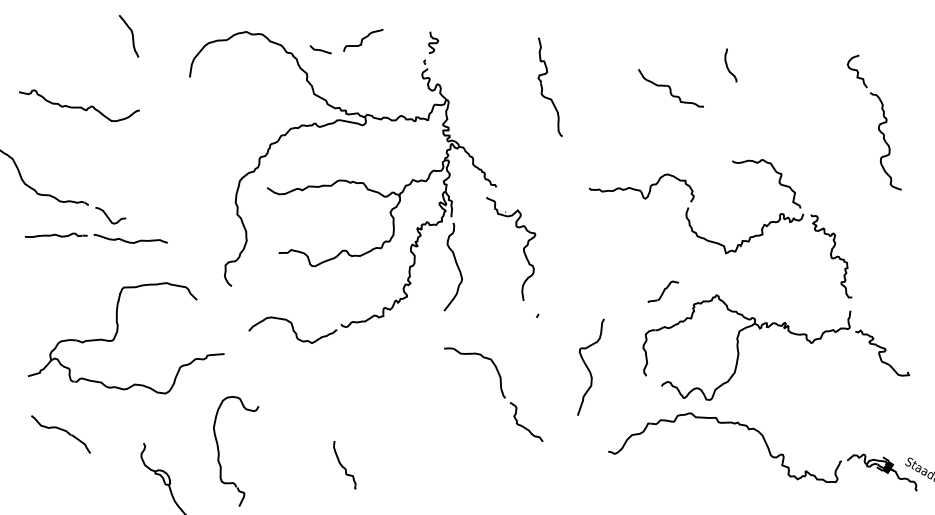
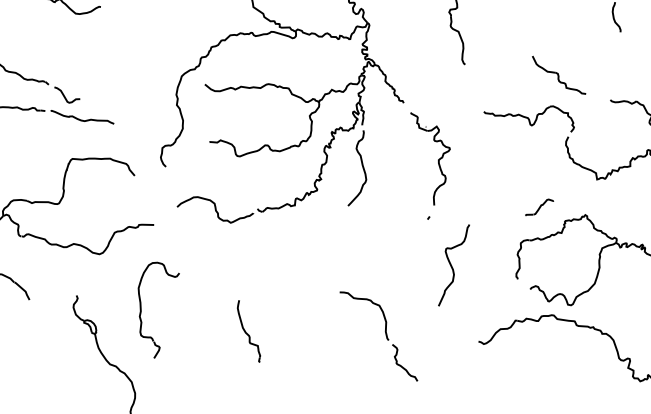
part: (670, 88) -> (558, 75), moved
part: (523, 248) -> (438, 160), moved
curve: (588, 367) -> (451, 265), moved
part: (500, 390) -> (385, 333), moved
part: (344, 464) -> (248, 330), size x1.43

